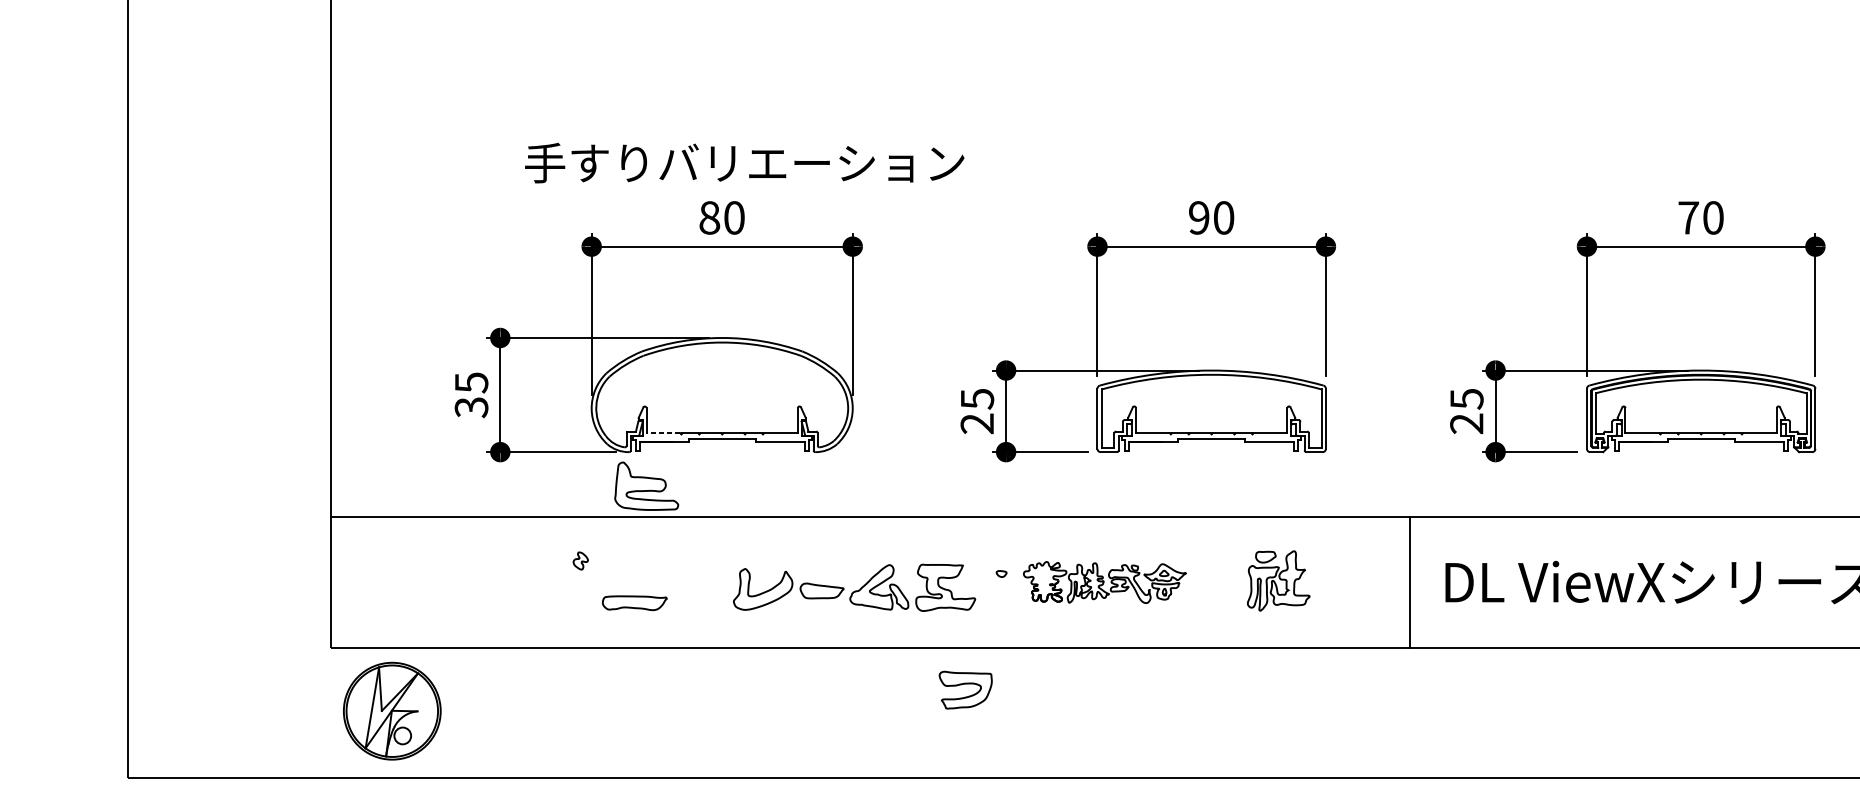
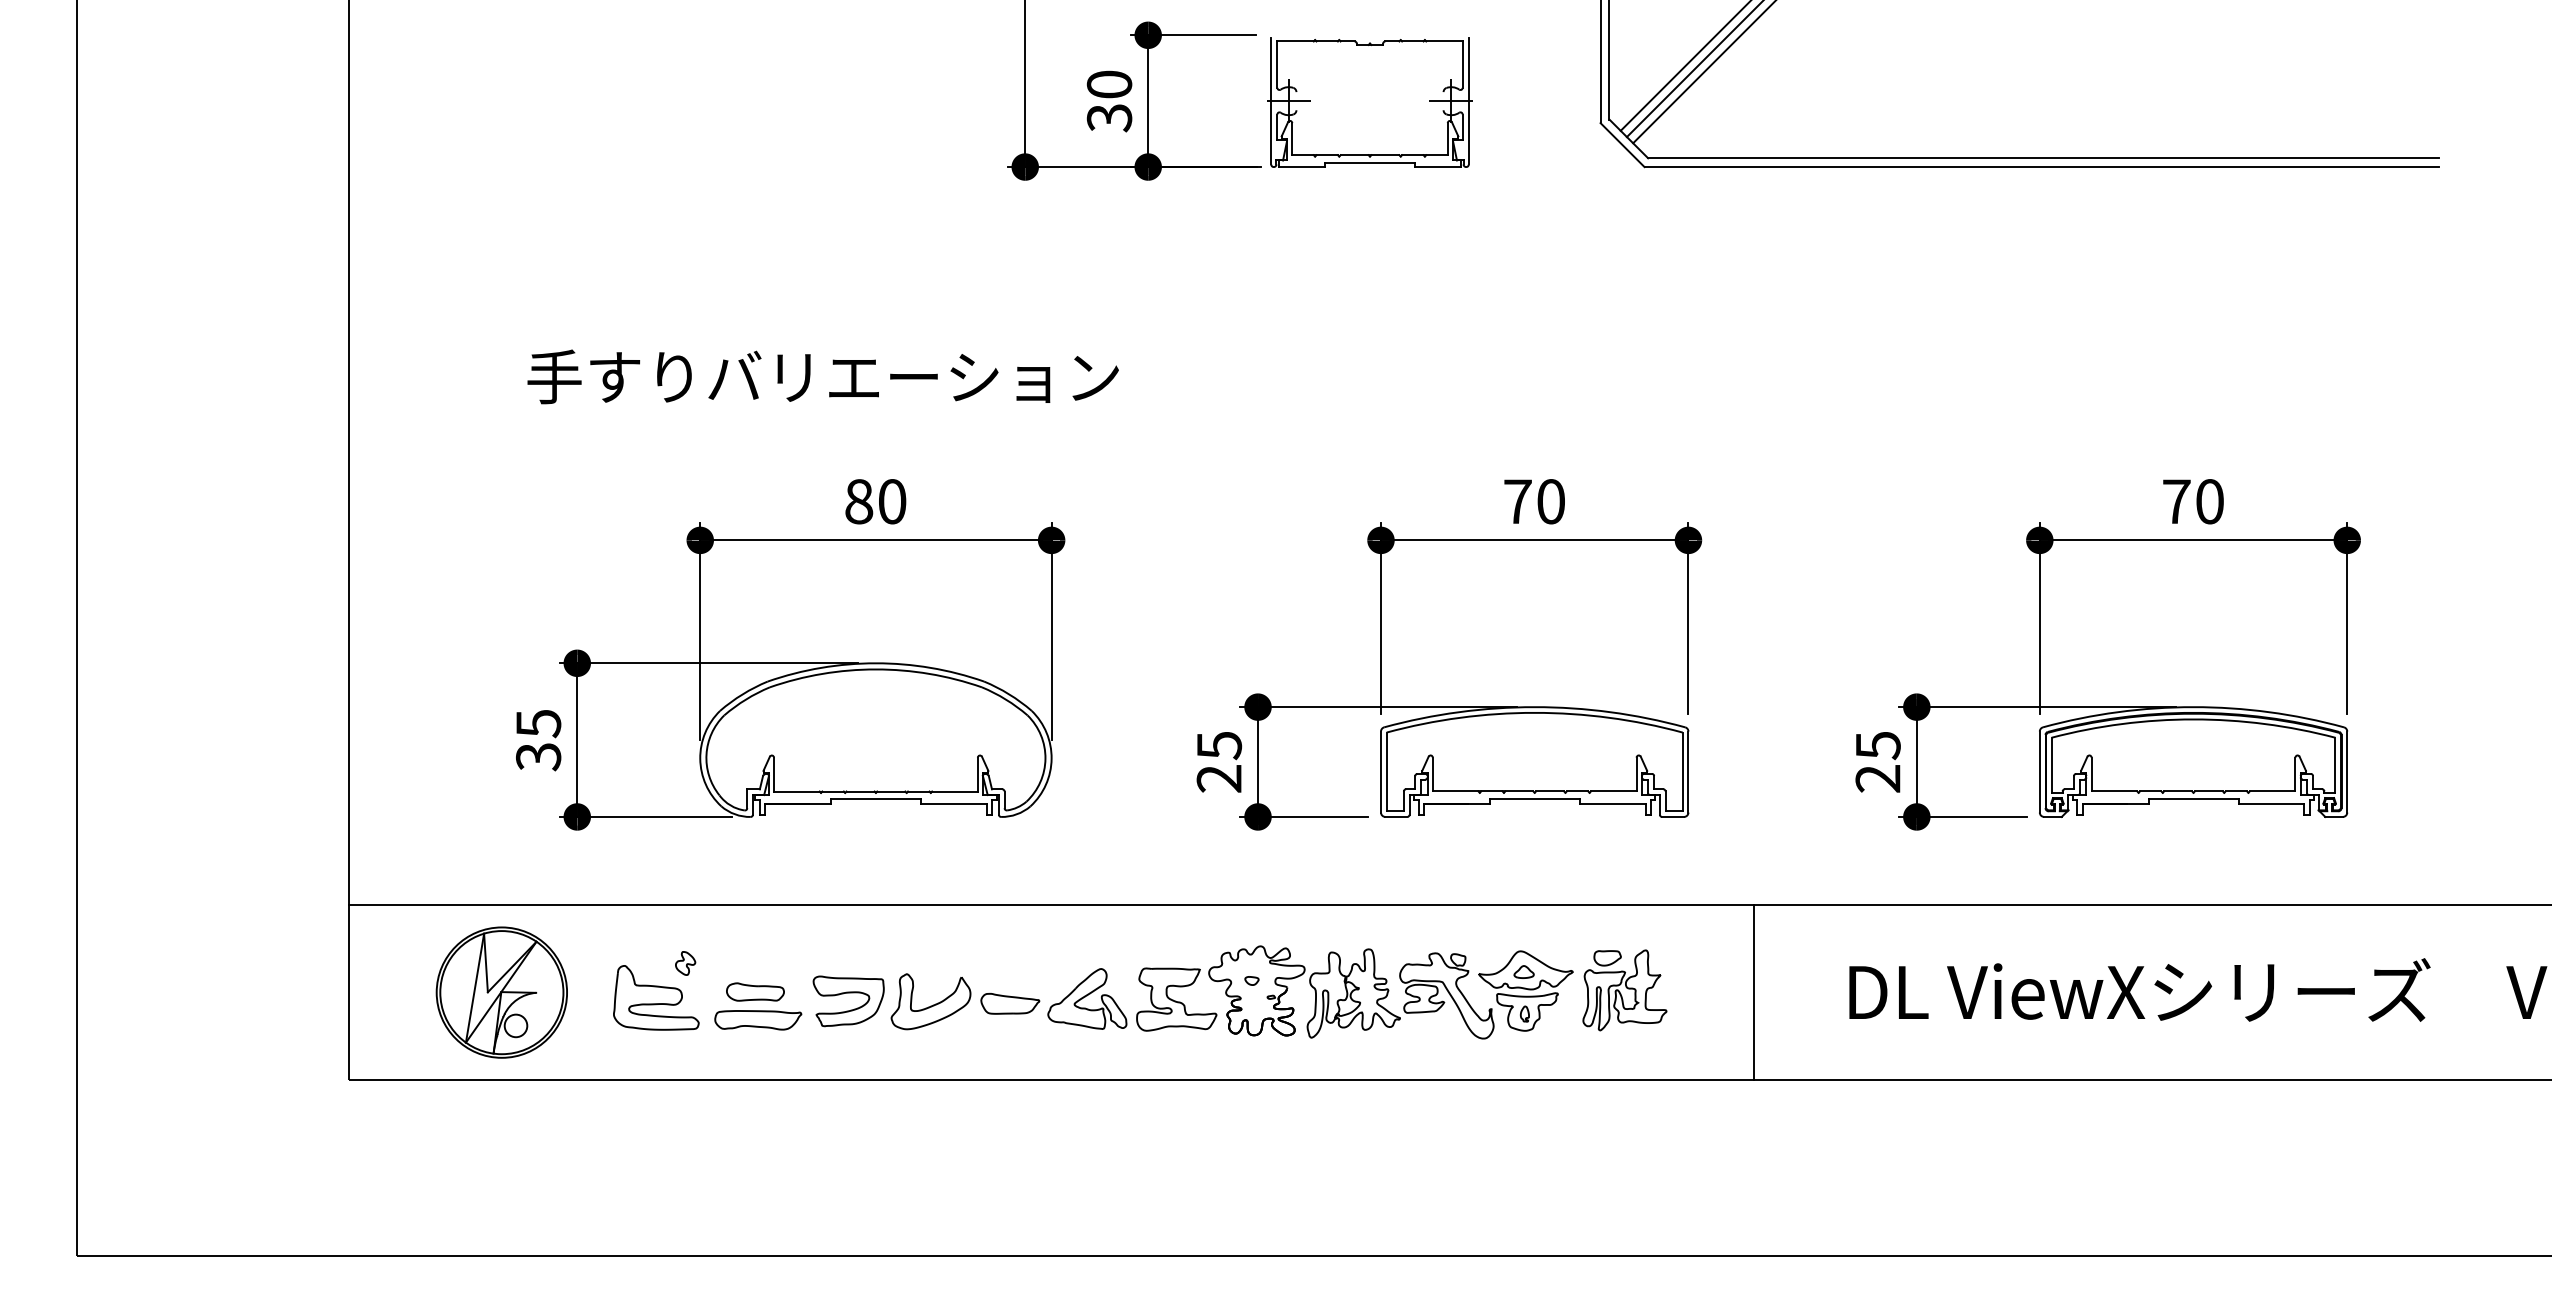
text: (744, 162) -> (822, 376), moved
text: (1198, 217) -> (1517, 501), 90 -> 70
line: (663, 433) -> (796, 791), dashed -> solid
curve: (646, 490) -> (656, 1003), moved
curve: (632, 578) -> (755, 987), added
part: (1104, 582) -> (1390, 992), size x1.67
line: (1409, 582) -> (1754, 992), moved
part: (965, 684) -> (848, 993), moved
part: (392, 711) -> (501, 992), moved

